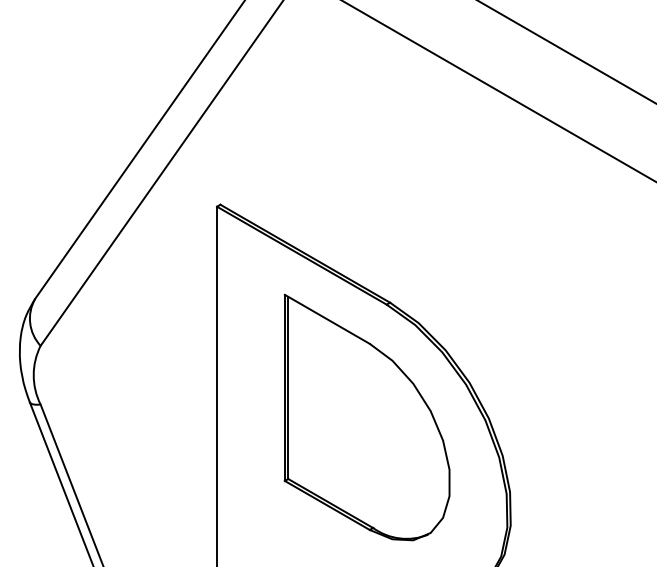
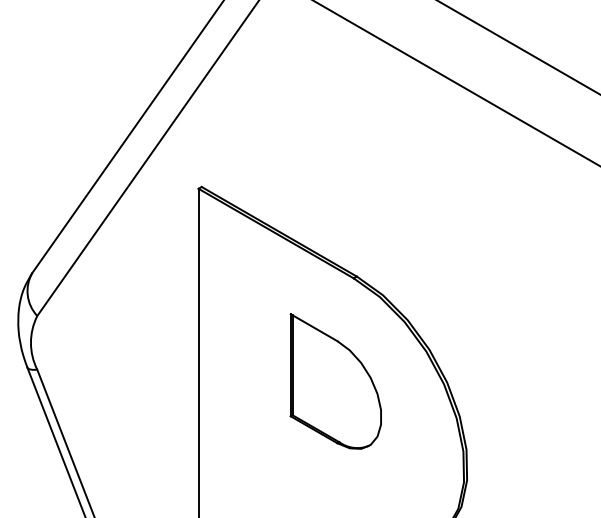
part: (366, 417) -> (335, 381), size x0.6

